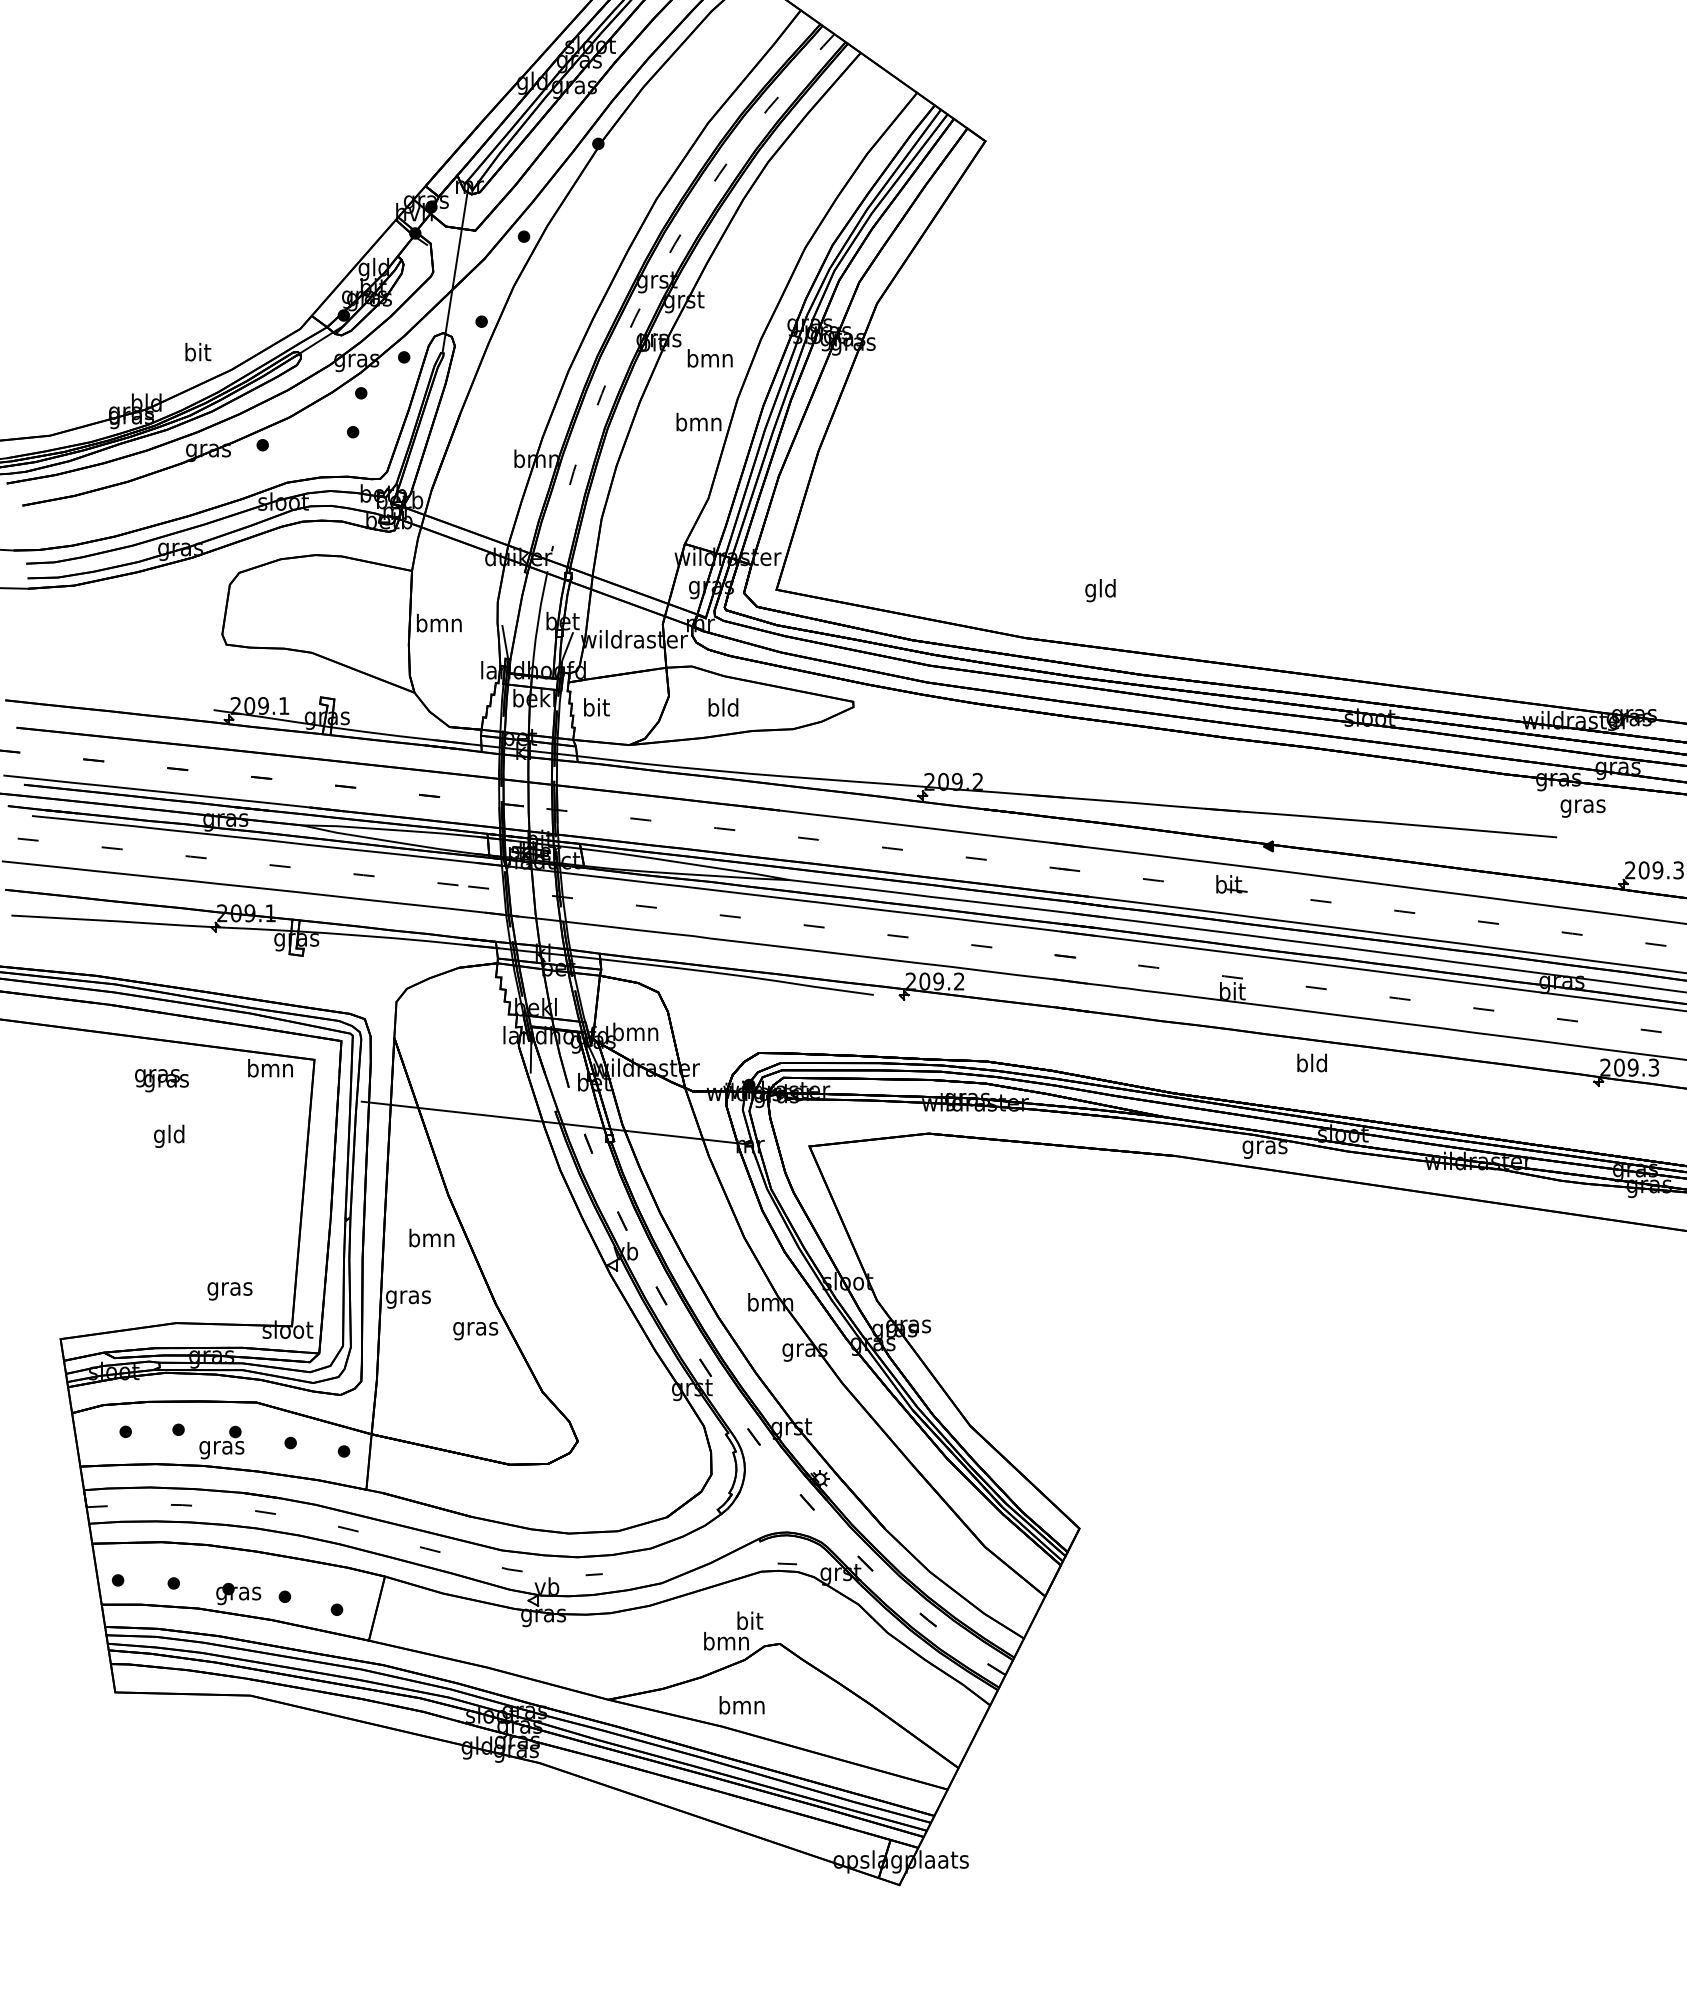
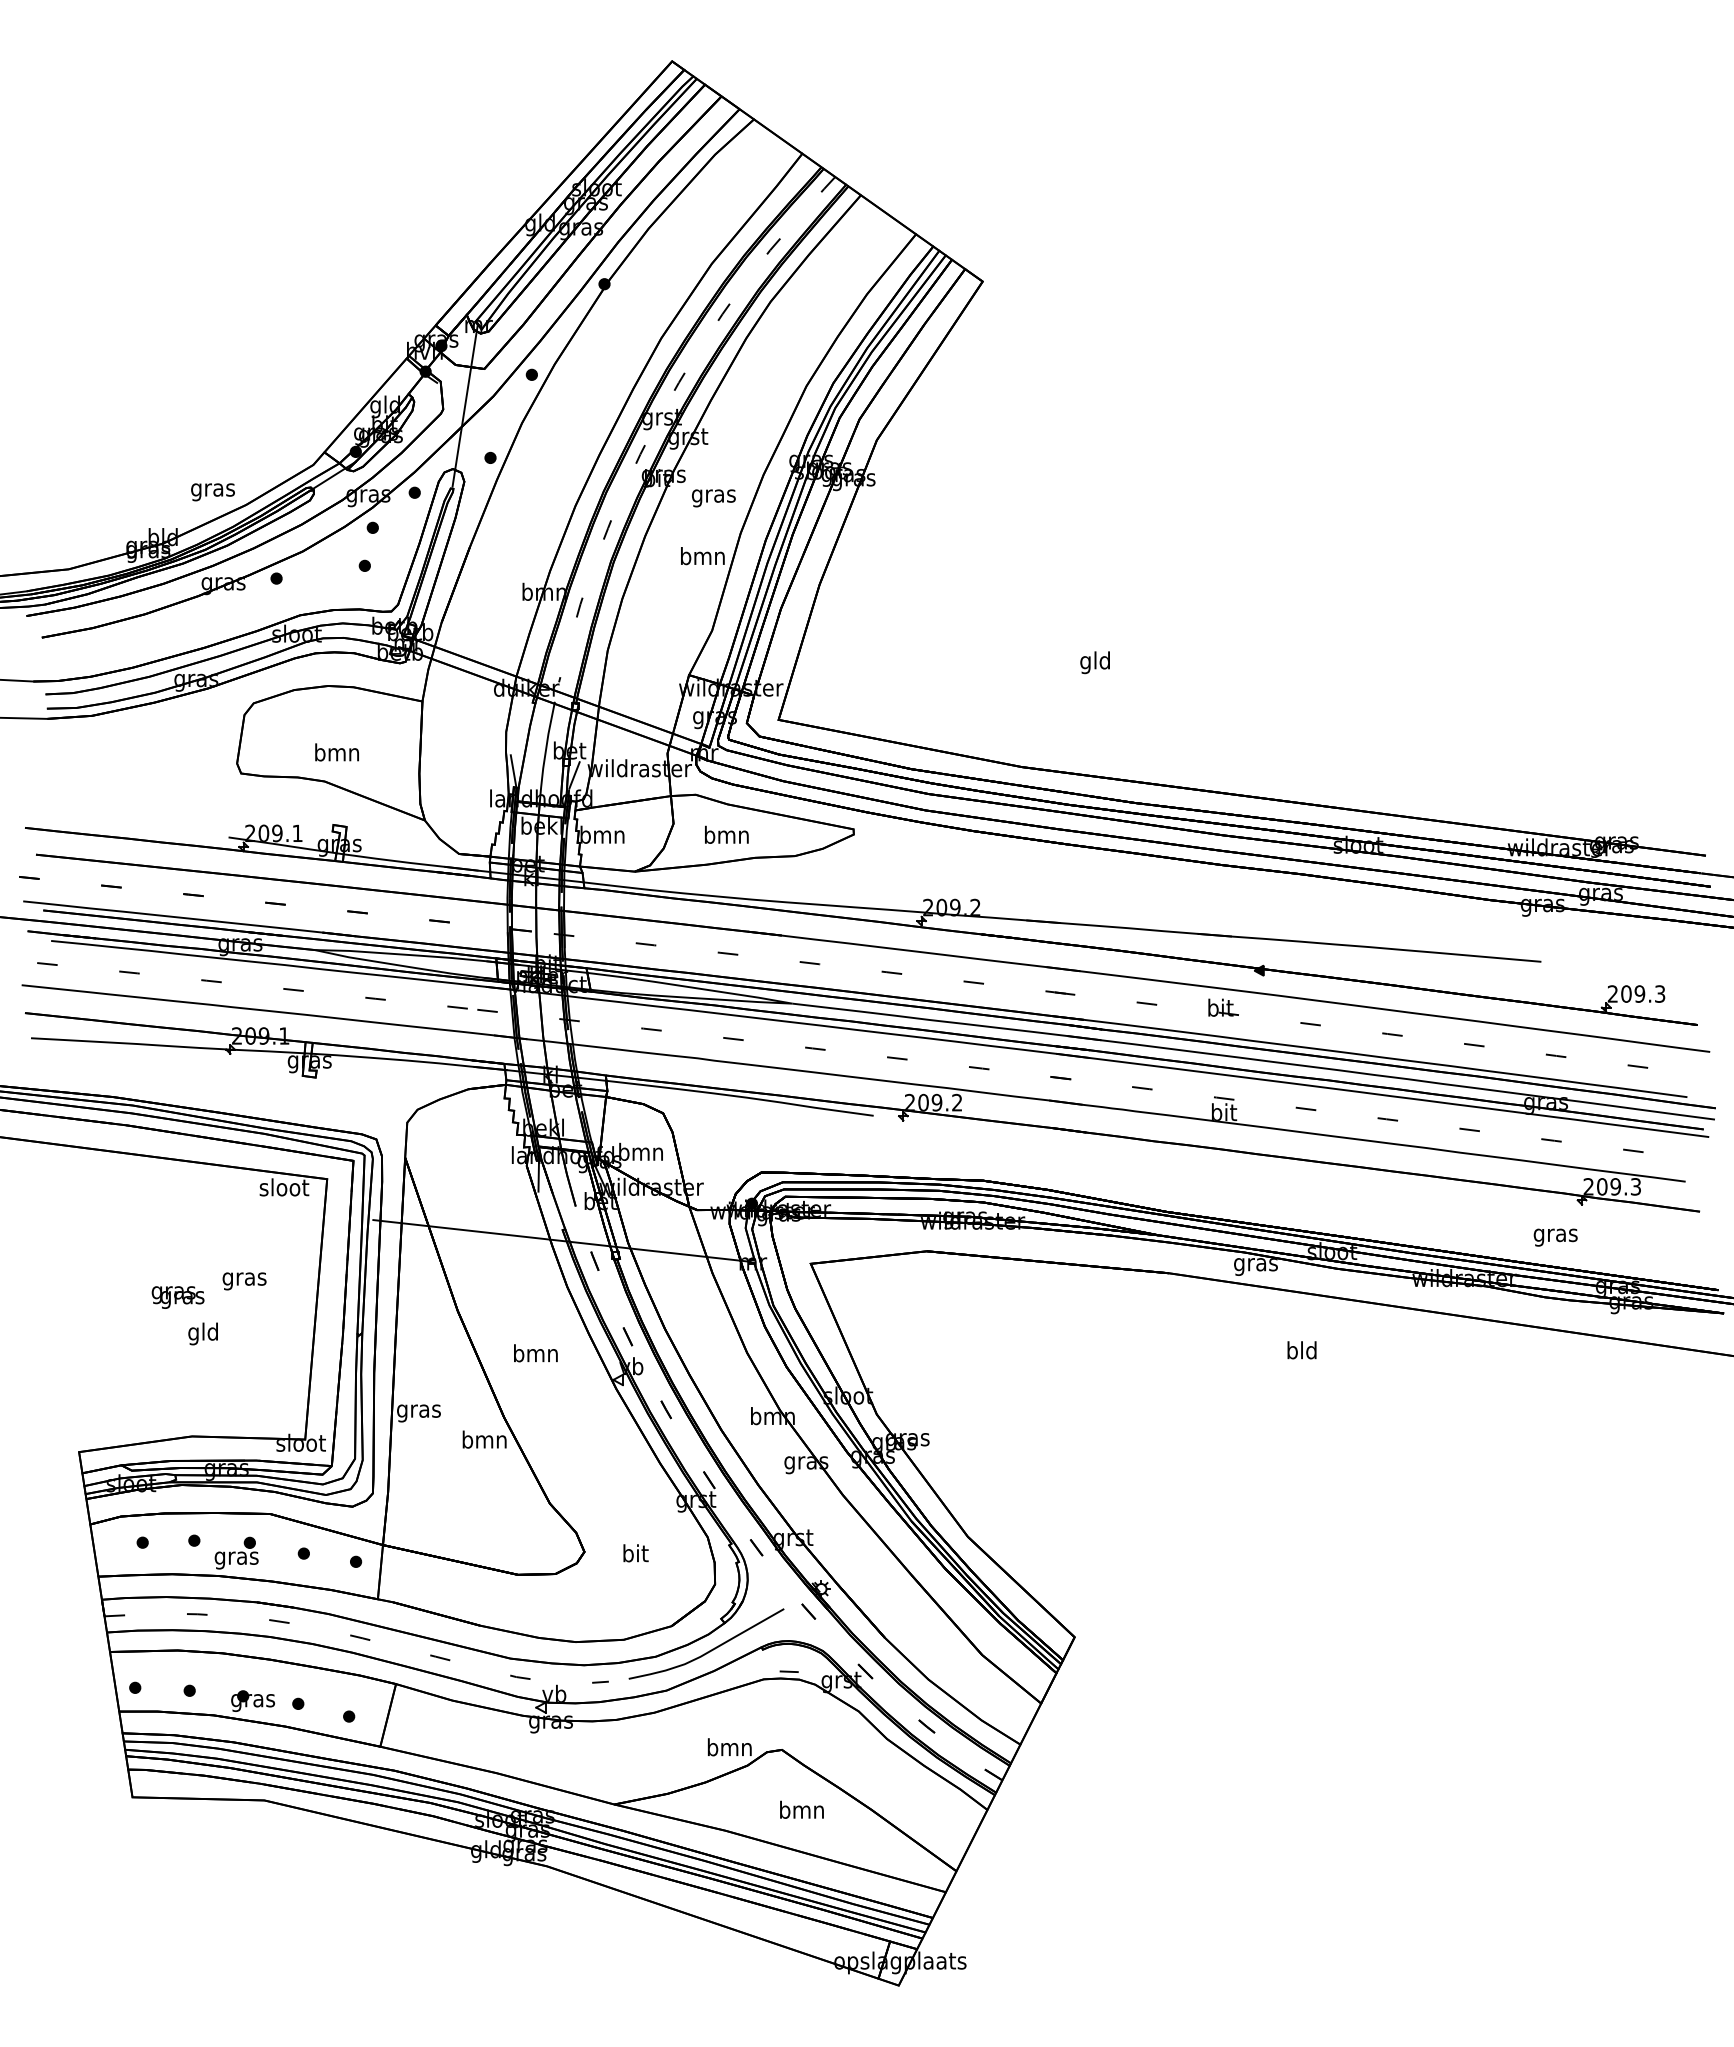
text: (197, 354) -> (212, 489), bit -> gras
text: (709, 360) -> (713, 495), bmn -> gras
text: (1099, 590) -> (1094, 662), moved
text: (438, 623) -> (336, 752), moved
text: (596, 707) -> (602, 834), bit -> bmn
text: (723, 707) -> (726, 834), bld -> bmn
text: (1582, 808) -> (1555, 1237), moved
text: (1311, 1063) -> (1301, 1350), moved
text: (270, 1068) -> (284, 1187), bmn -> sloot
text: (161, 1080) -> (177, 1297), moved
text: (168, 1135) -> (202, 1333), moved
text: (431, 1238) -> (535, 1353), moved
text: (229, 1291) -> (244, 1281), moved
text: (475, 1328) -> (484, 1441), gras -> bmn
curve: (705, 1542) -> (709, 1650), added
text: (749, 1620) -> (635, 1553), moved
text: (741, 1704) -> (801, 1809), moved

